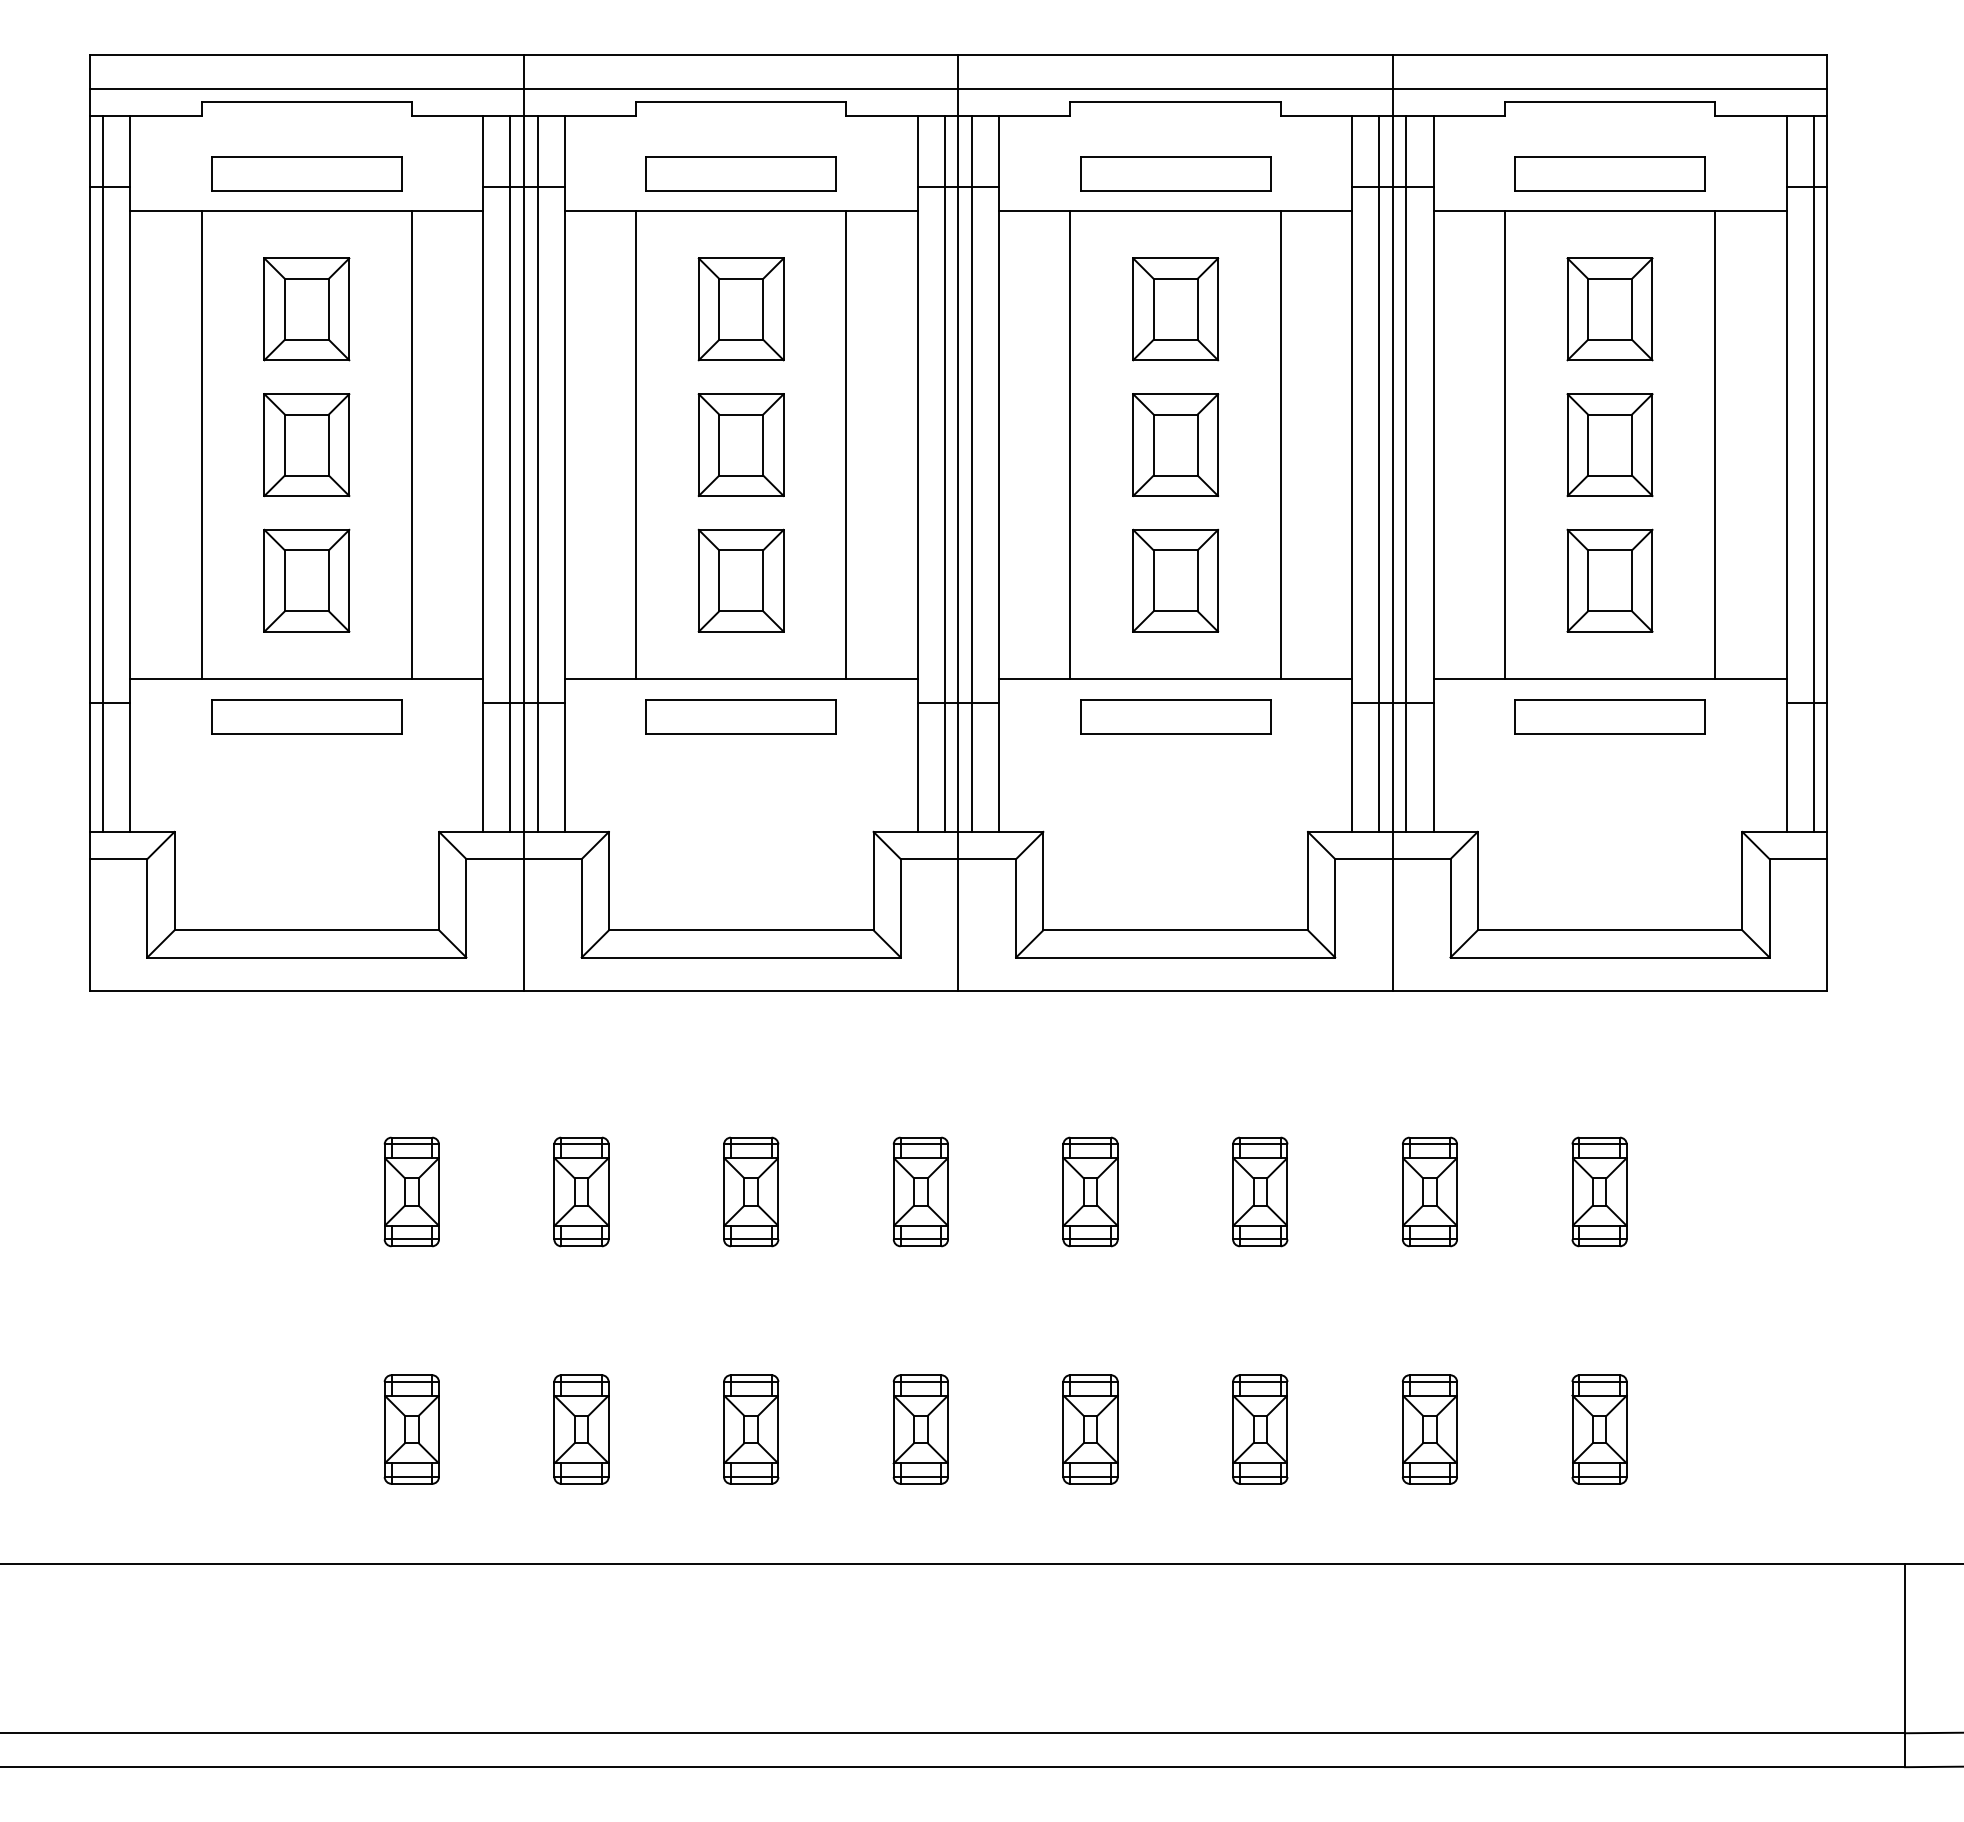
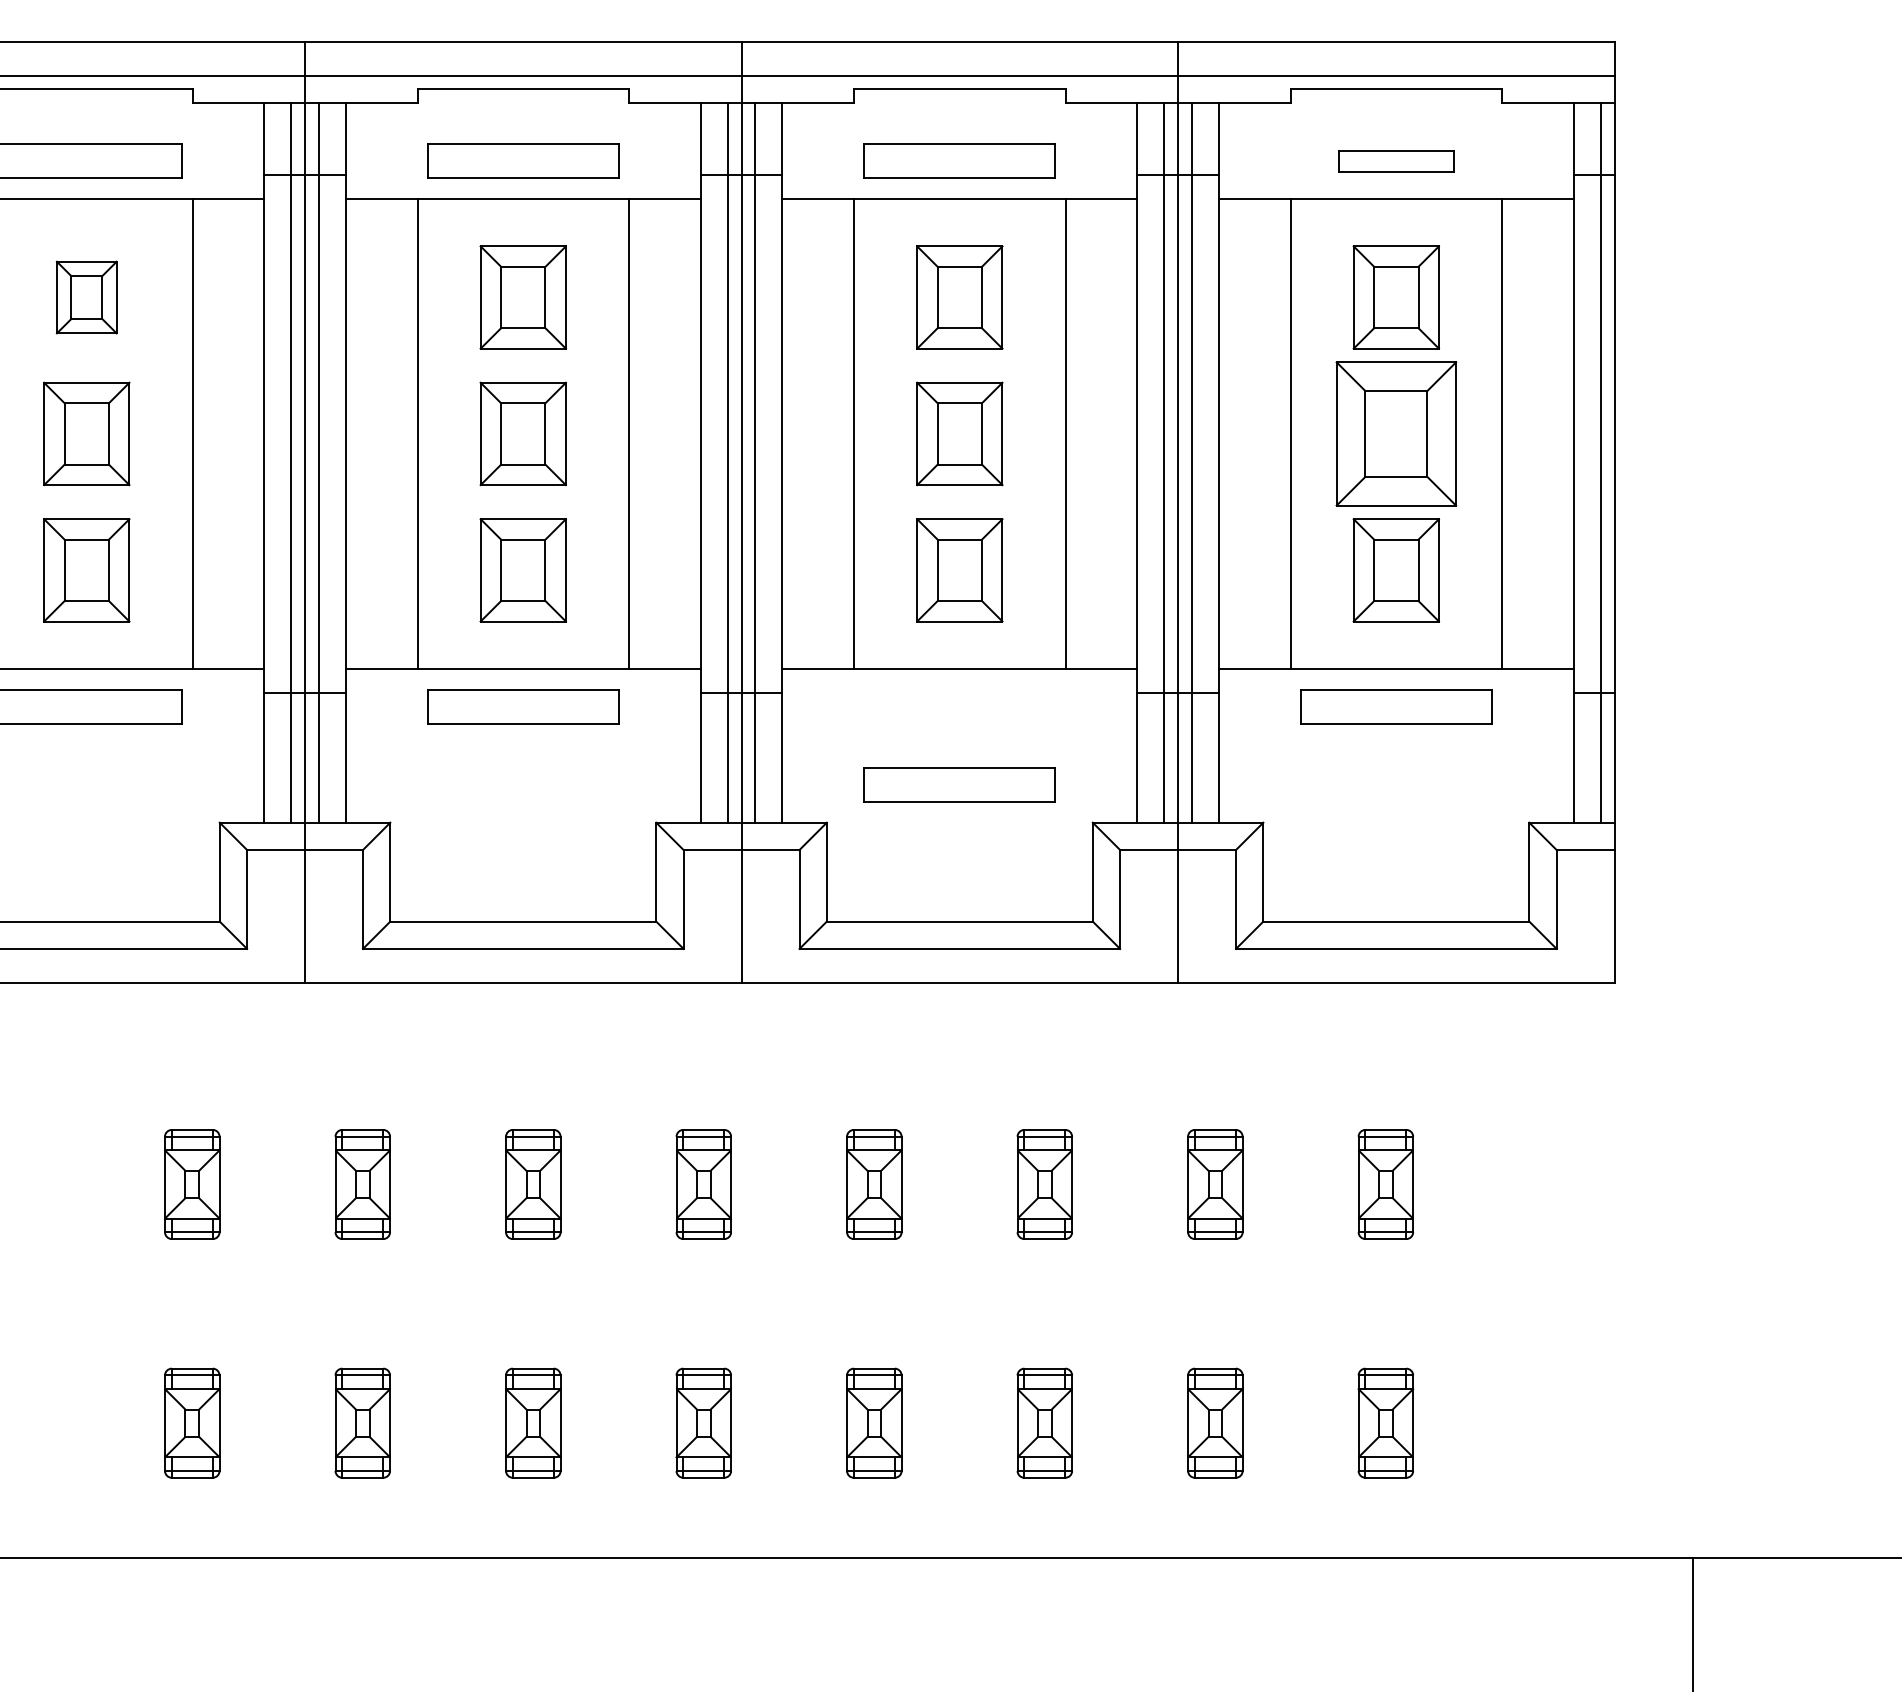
part: (1609, 173) -> (1395, 161), size x0.6
part: (306, 309) -> (86, 297), size x0.7
part: (1609, 444) -> (1395, 433), size x1.4
part: (1175, 716) -> (959, 785), moved

